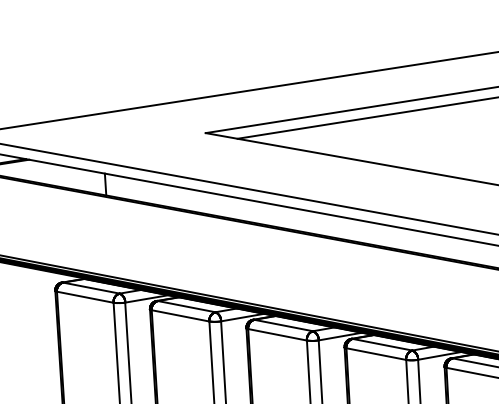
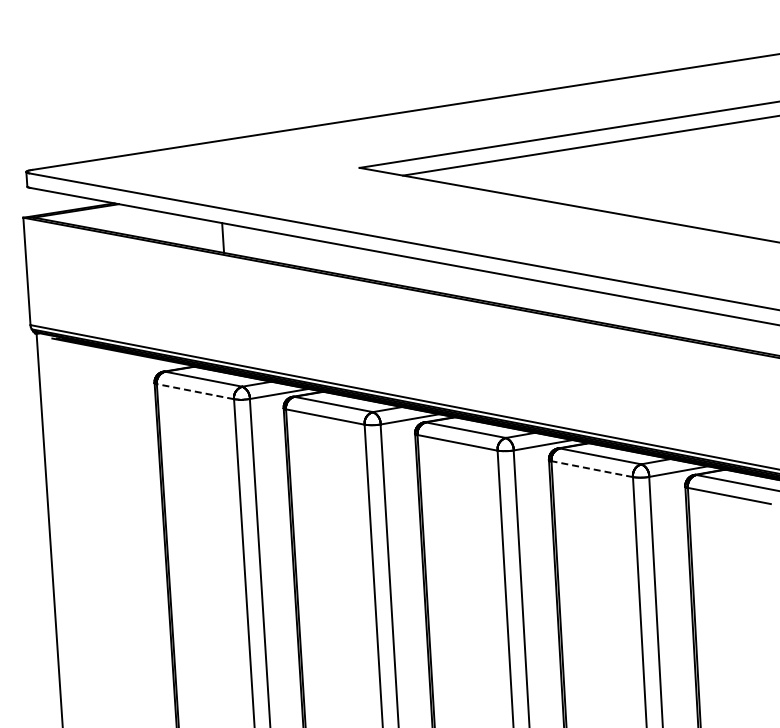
line: (84, 297) -> (194, 391), solid -> dashed
line: (376, 354) -> (592, 469), solid -> dashed

